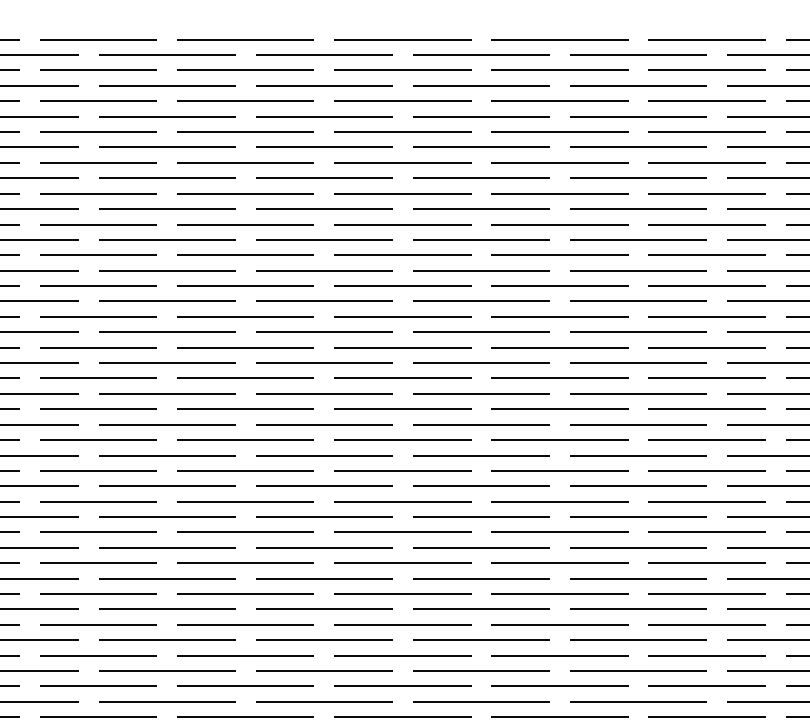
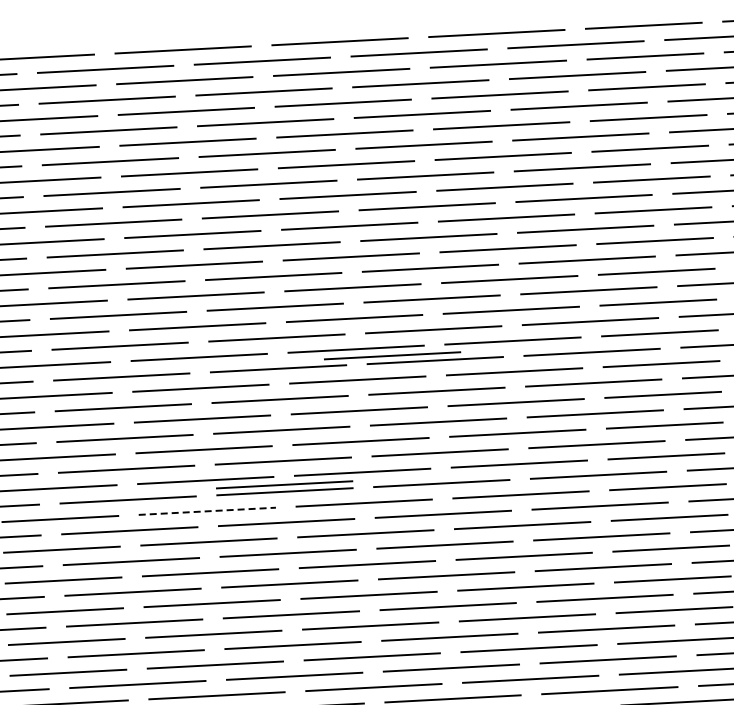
line: (438, 355) -> (392, 355), added
line: (324, 478) -> (284, 483), added
line: (245, 501) -> (207, 511), solid -> dashed

